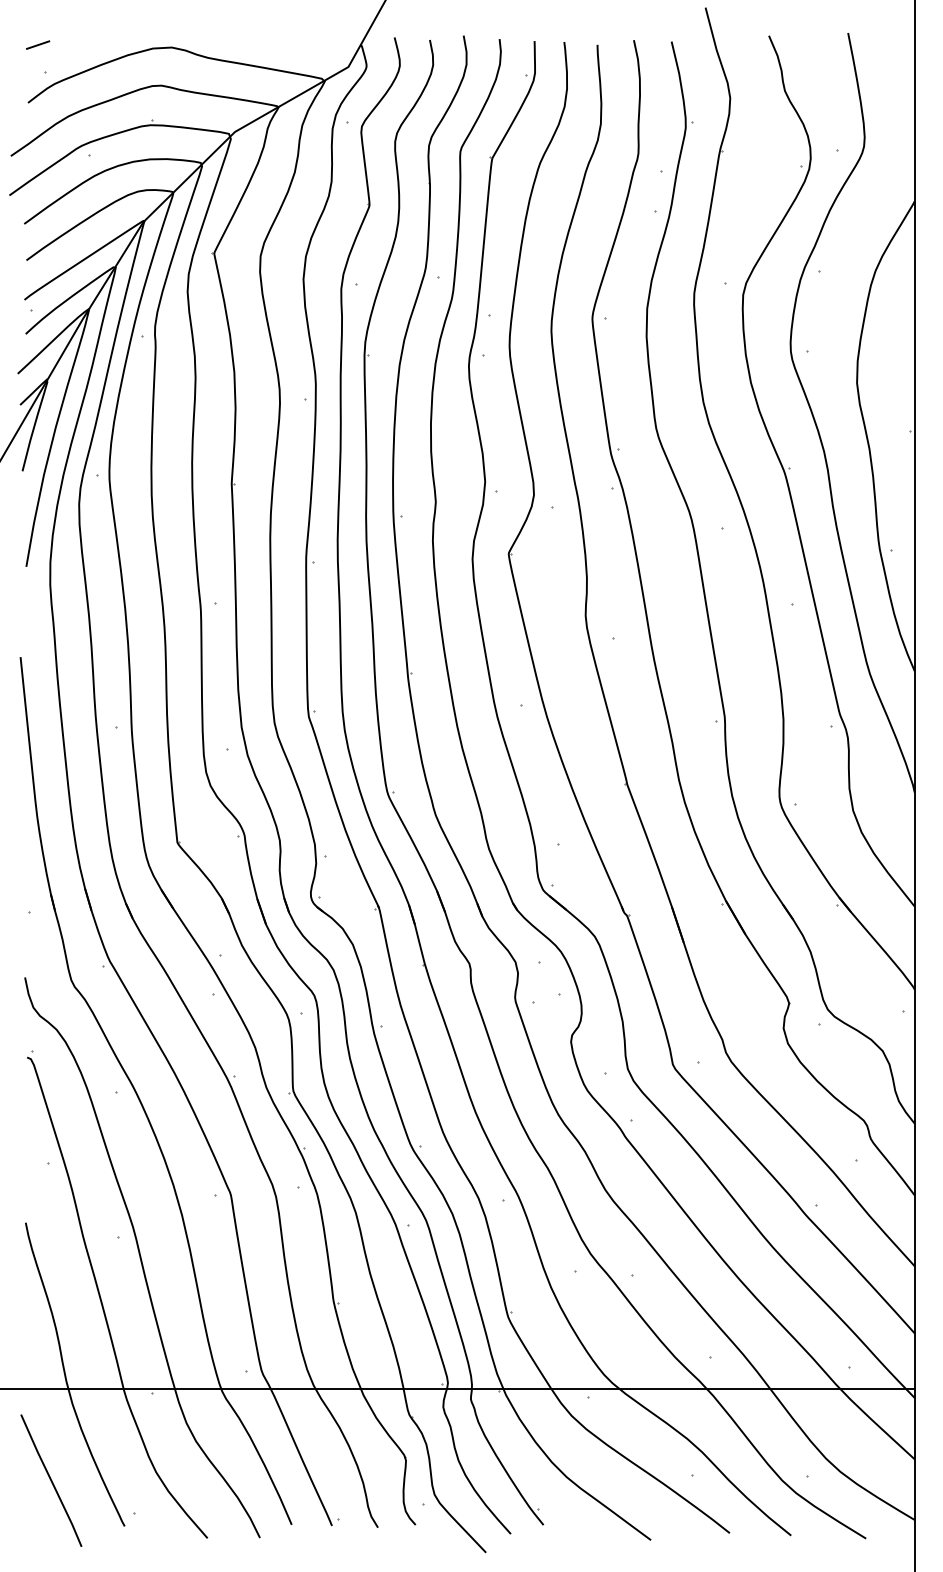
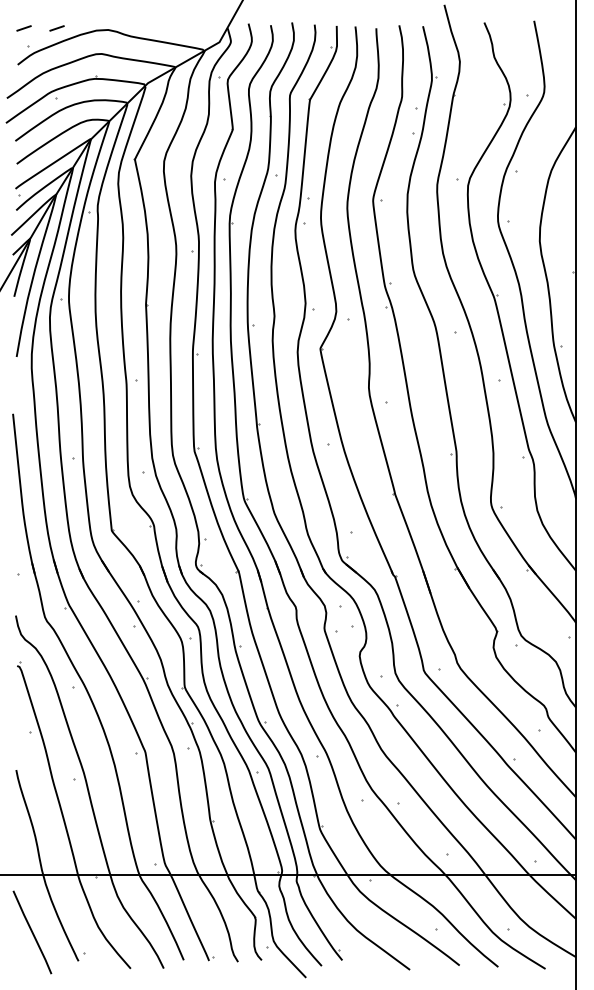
line: (89, 45) -> (56, 28), added

